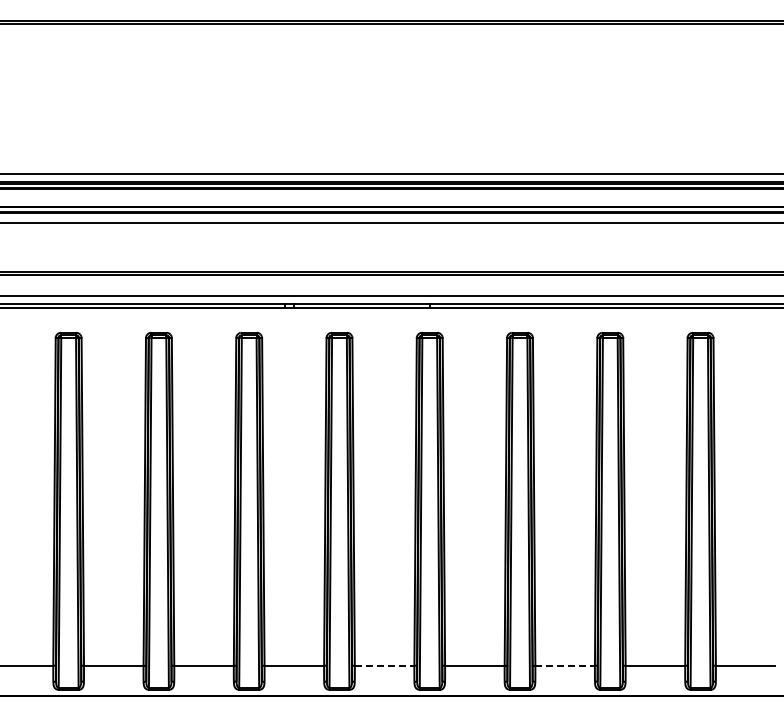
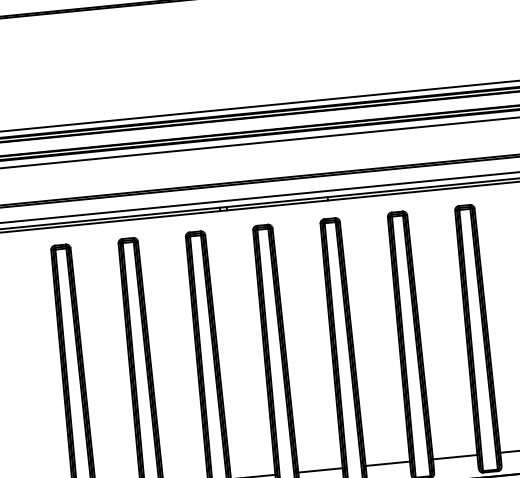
line: (384, 665) -> (320, 470), dashed -> solid
line: (565, 665) -> (455, 456), dashed -> solid

